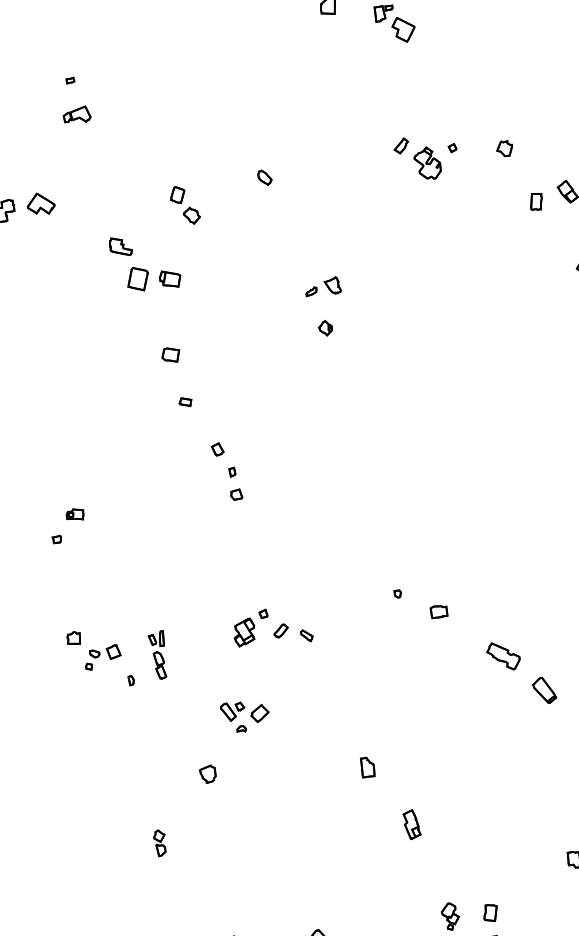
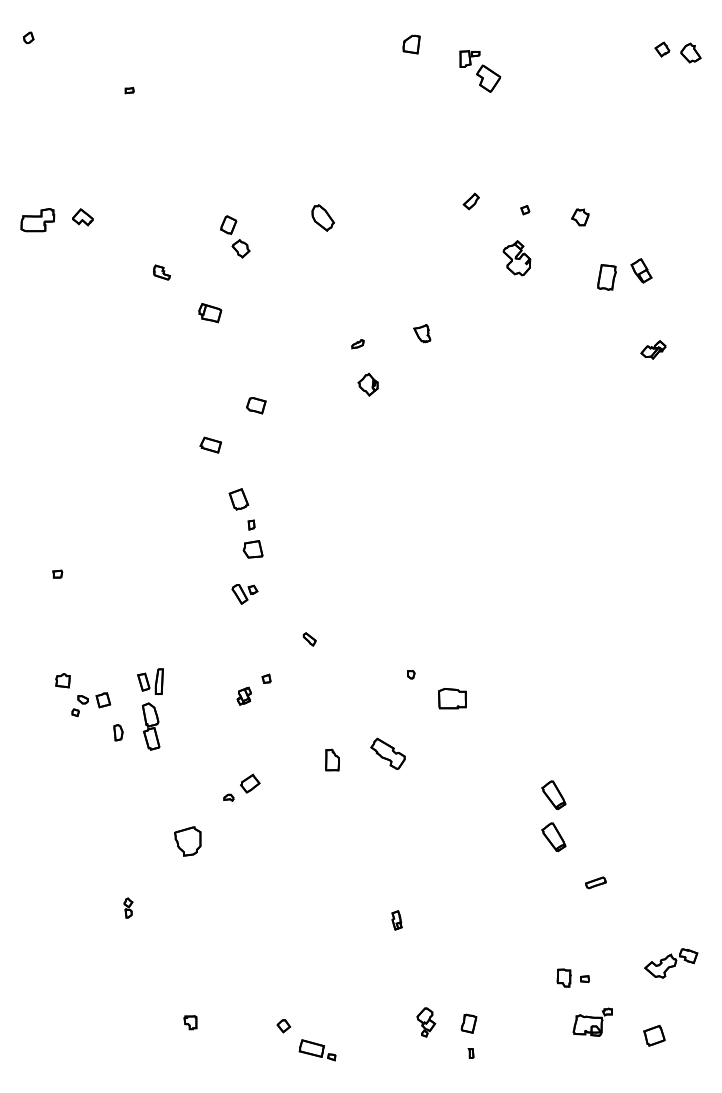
part: (77, 114) -> (132, 127), removed
part: (427, 163) -> (516, 258), moved
part: (264, 177) -> (322, 217), size x1.6
part: (536, 201) -> (607, 277), size x1.4
part: (40, 204) -> (82, 217), size x0.7
part: (120, 246) -> (161, 272), size x0.7
part: (137, 278) -> (175, 308), removed
part: (333, 285) -> (422, 333), moved
part: (324, 328) -> (367, 384), size x1.4
part: (171, 355) -> (256, 405), moved
part: (185, 401) -> (210, 444), size x1.6
part: (217, 448) -> (238, 498), size x1.6
part: (235, 494) -> (252, 549), size x1.6
part: (74, 515) -> (79, 550), removed
part: (439, 611) -> (452, 698), size x1.6
part: (280, 630) -> (282, 698), removed
part: (244, 632) -> (244, 696), size x0.6
part: (306, 635) -> (309, 639), moved
part: (157, 655) -> (149, 709), size x1.6
part: (502, 655) -> (387, 753), moved
part: (131, 680) -> (118, 732), size x1.6
part: (232, 711) -> (244, 594), moved
part: (548, 729) -> (553, 837), added
part: (367, 766) -> (332, 759), moved
part: (207, 774) -> (187, 841), size x1.6
part: (411, 824) -> (396, 920), size x0.6
part: (160, 842) -> (128, 907), size x0.7

